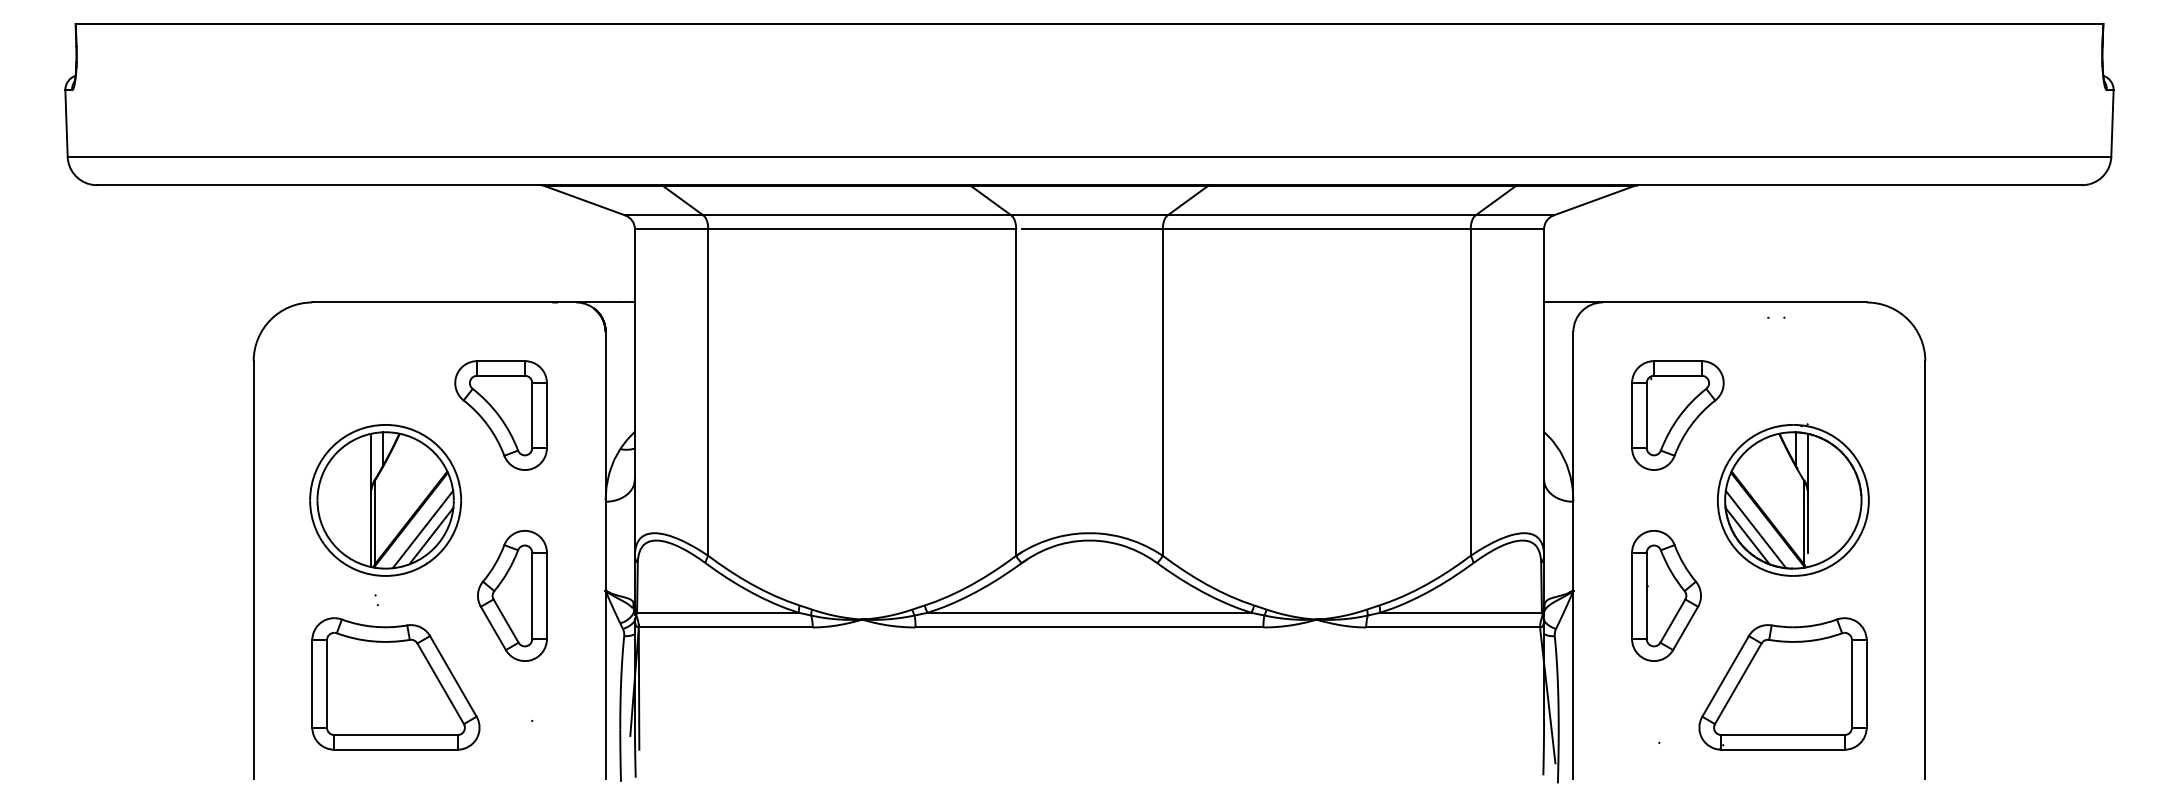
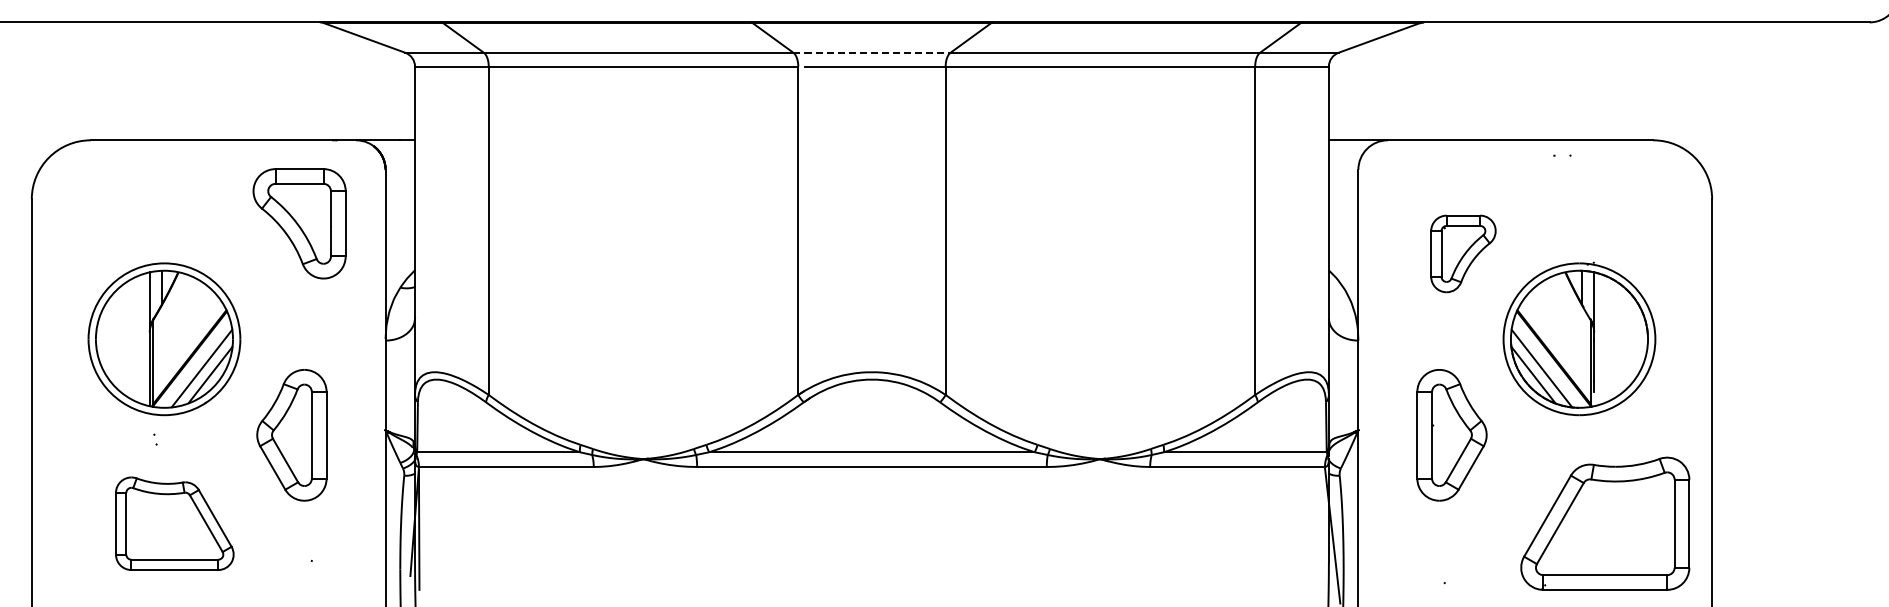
line: (1090, 215) -> (872, 52), solid -> dashed
part: (500, 415) -> (299, 223), moved
part: (1677, 415) -> (1463, 253), size x0.7
part: (395, 683) -> (174, 523), size x0.7
part: (1782, 683) -> (1604, 523), moved

